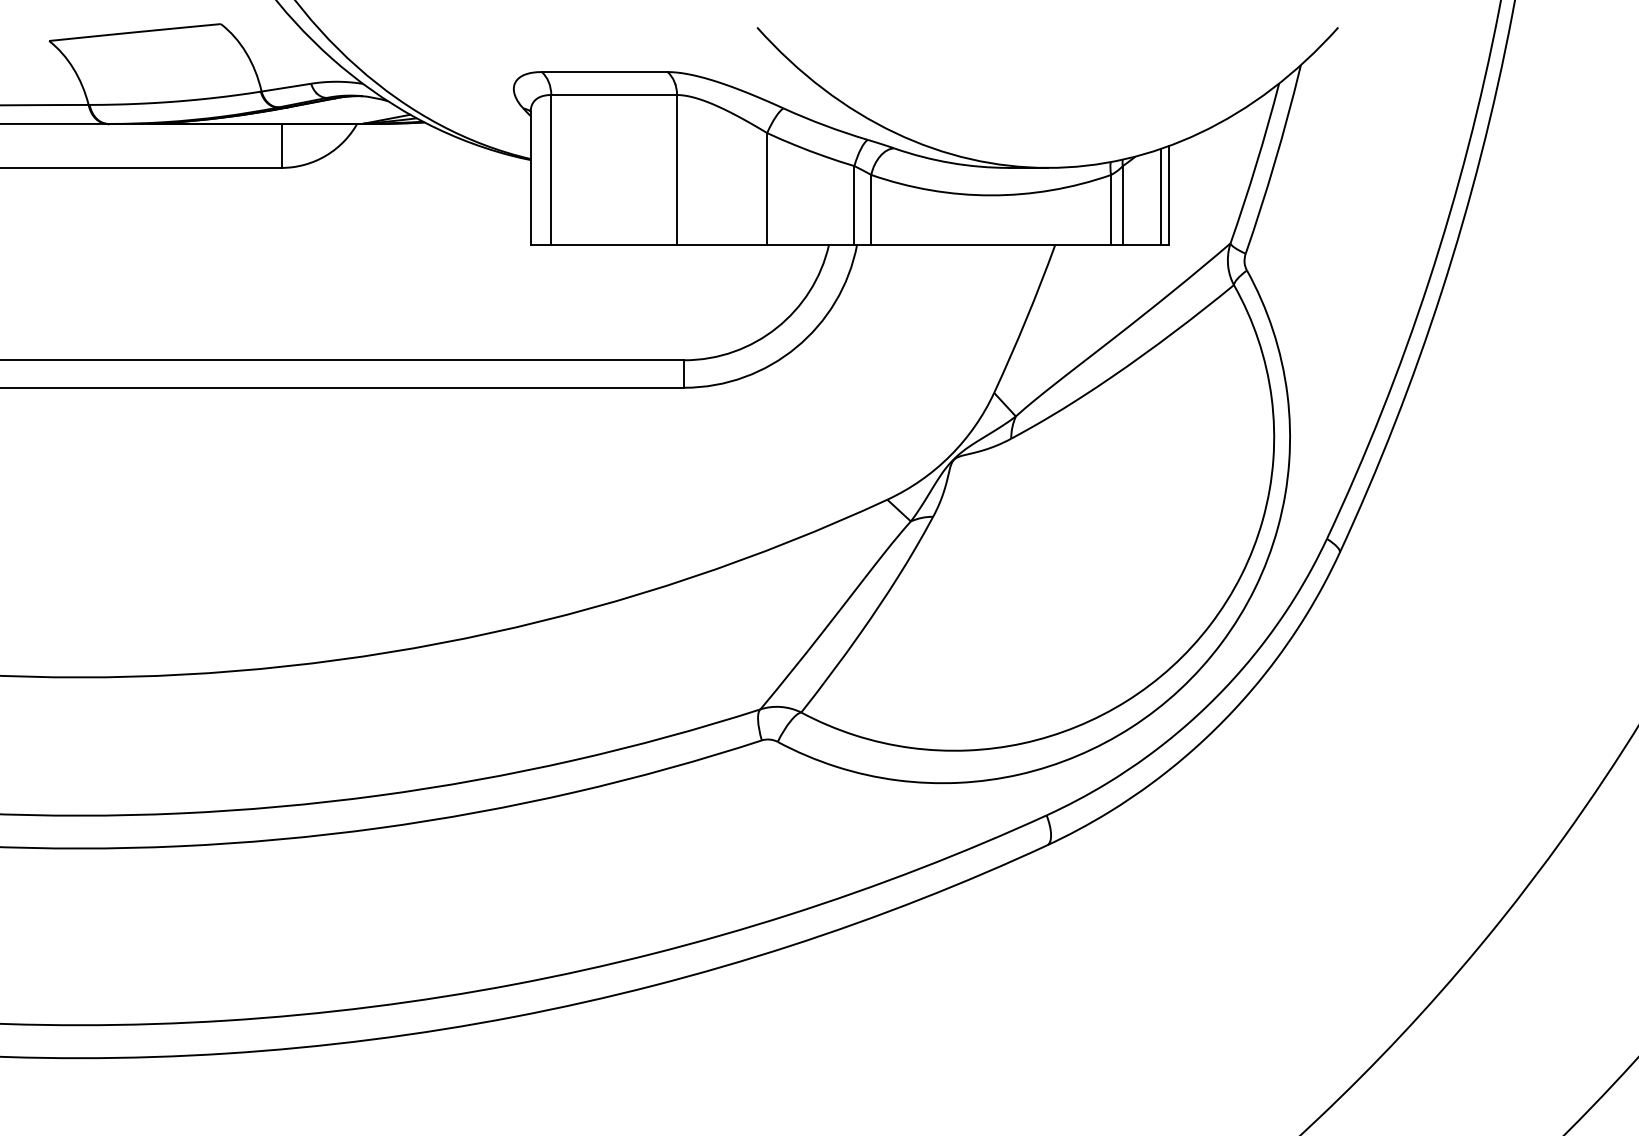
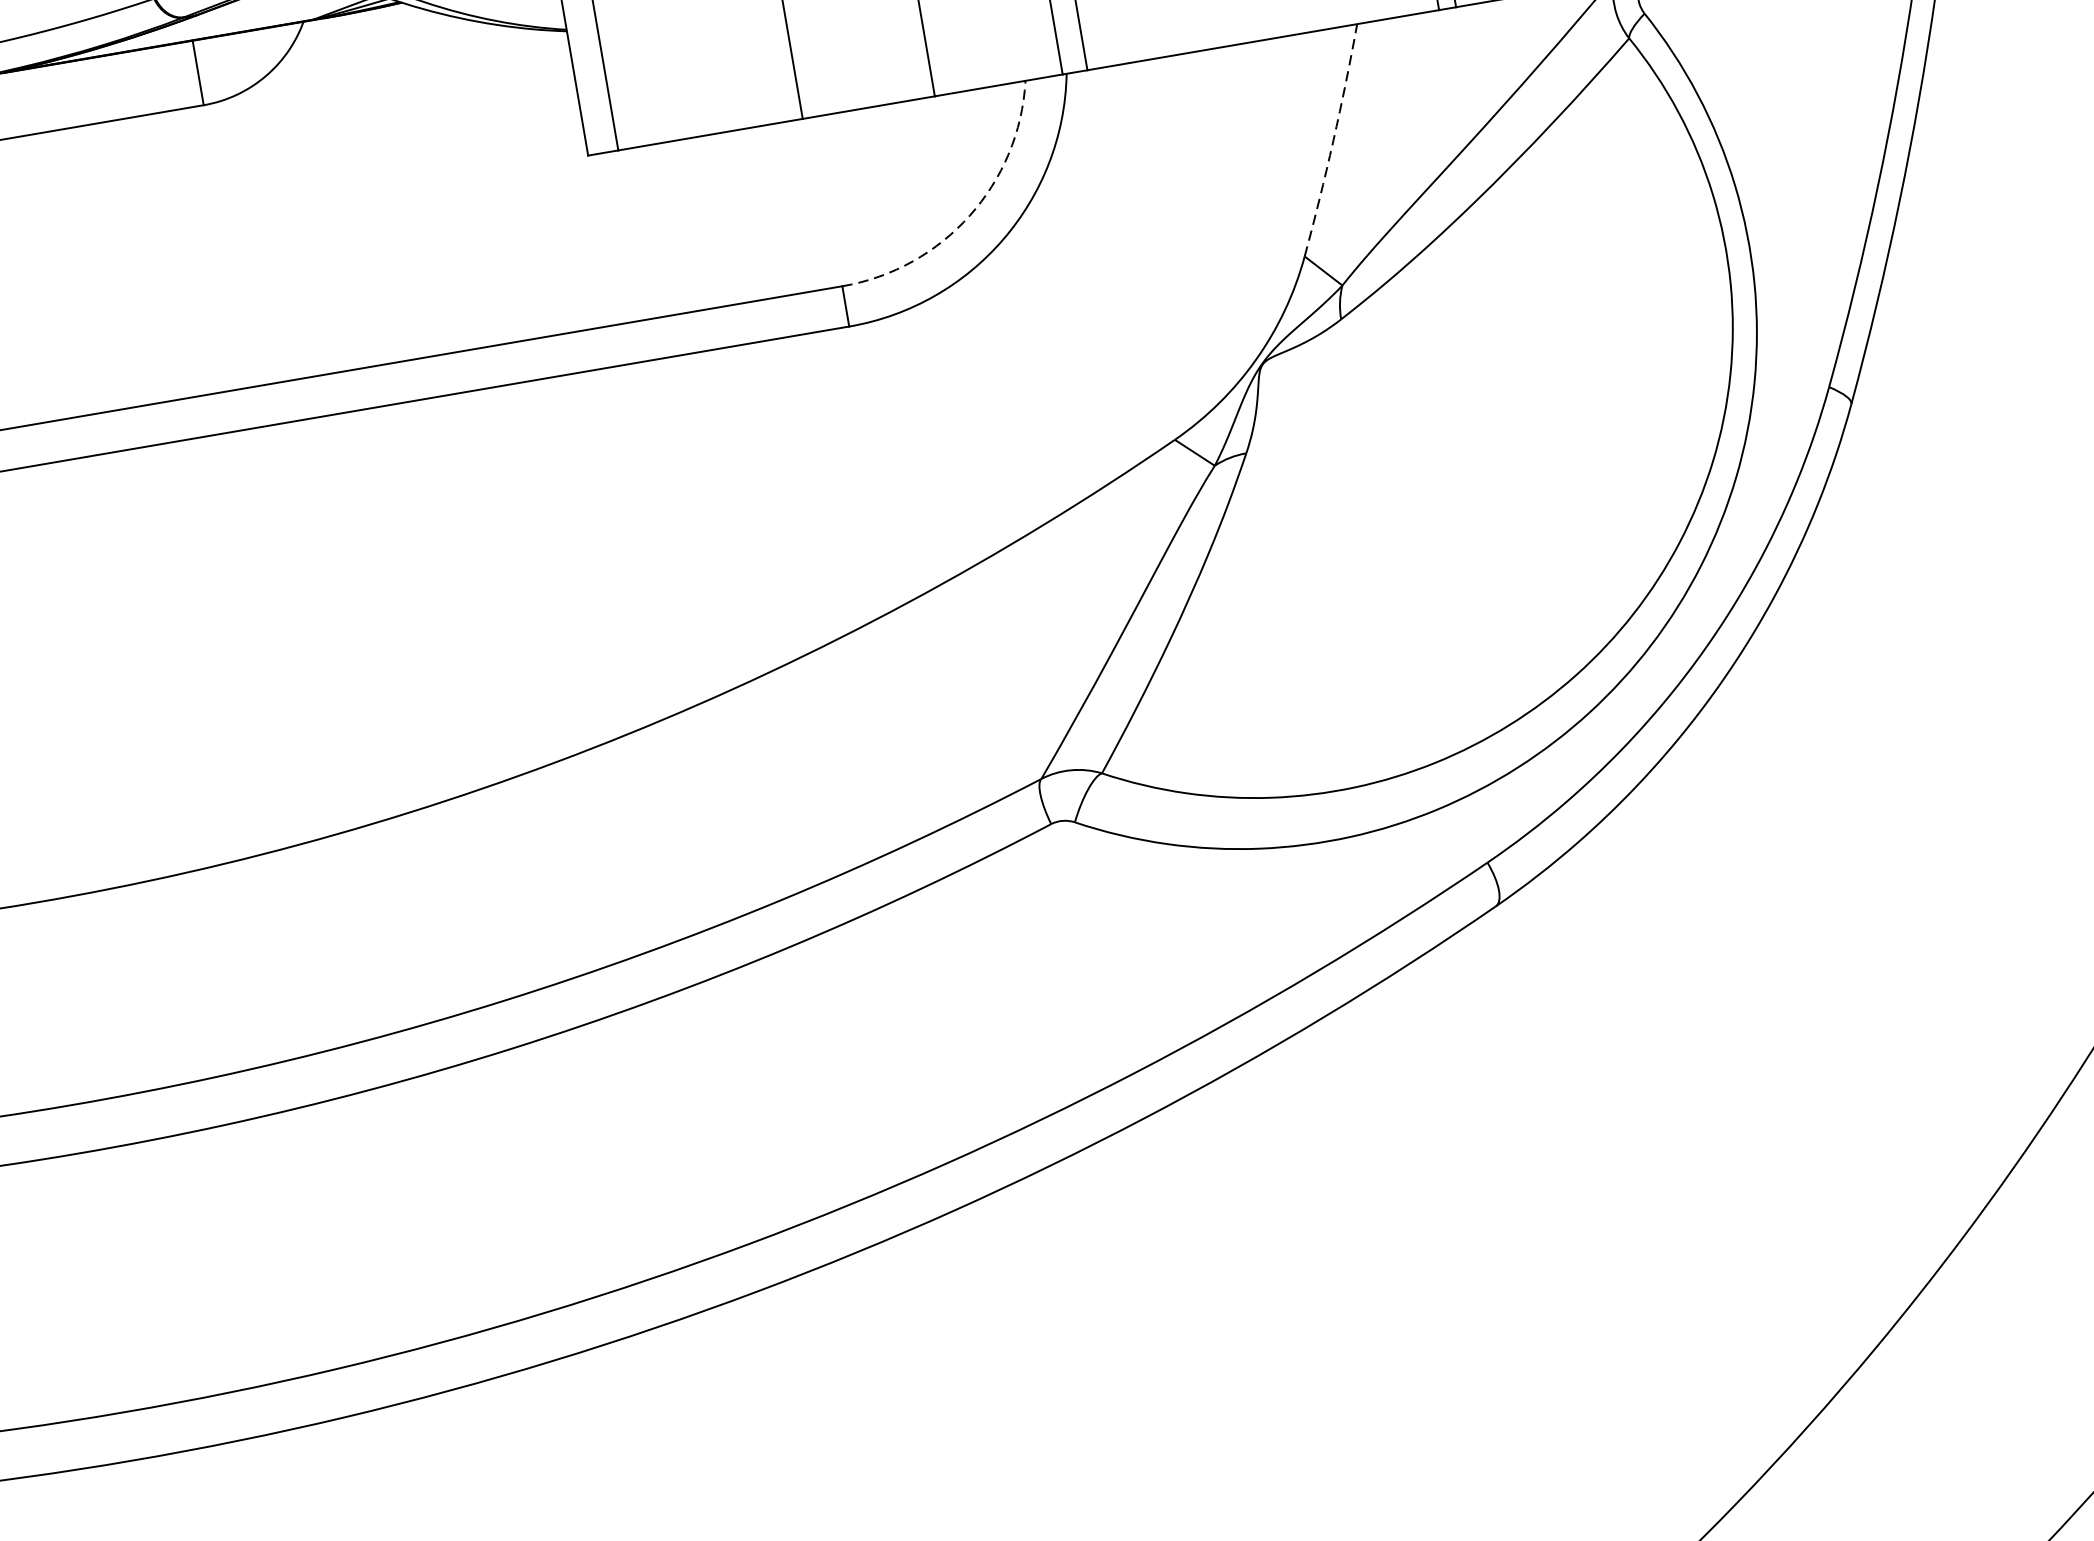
arc: (1026, 319) -> (1333, 140), solid -> dashed
arc: (776, 327) -> (969, 215), solid -> dashed

